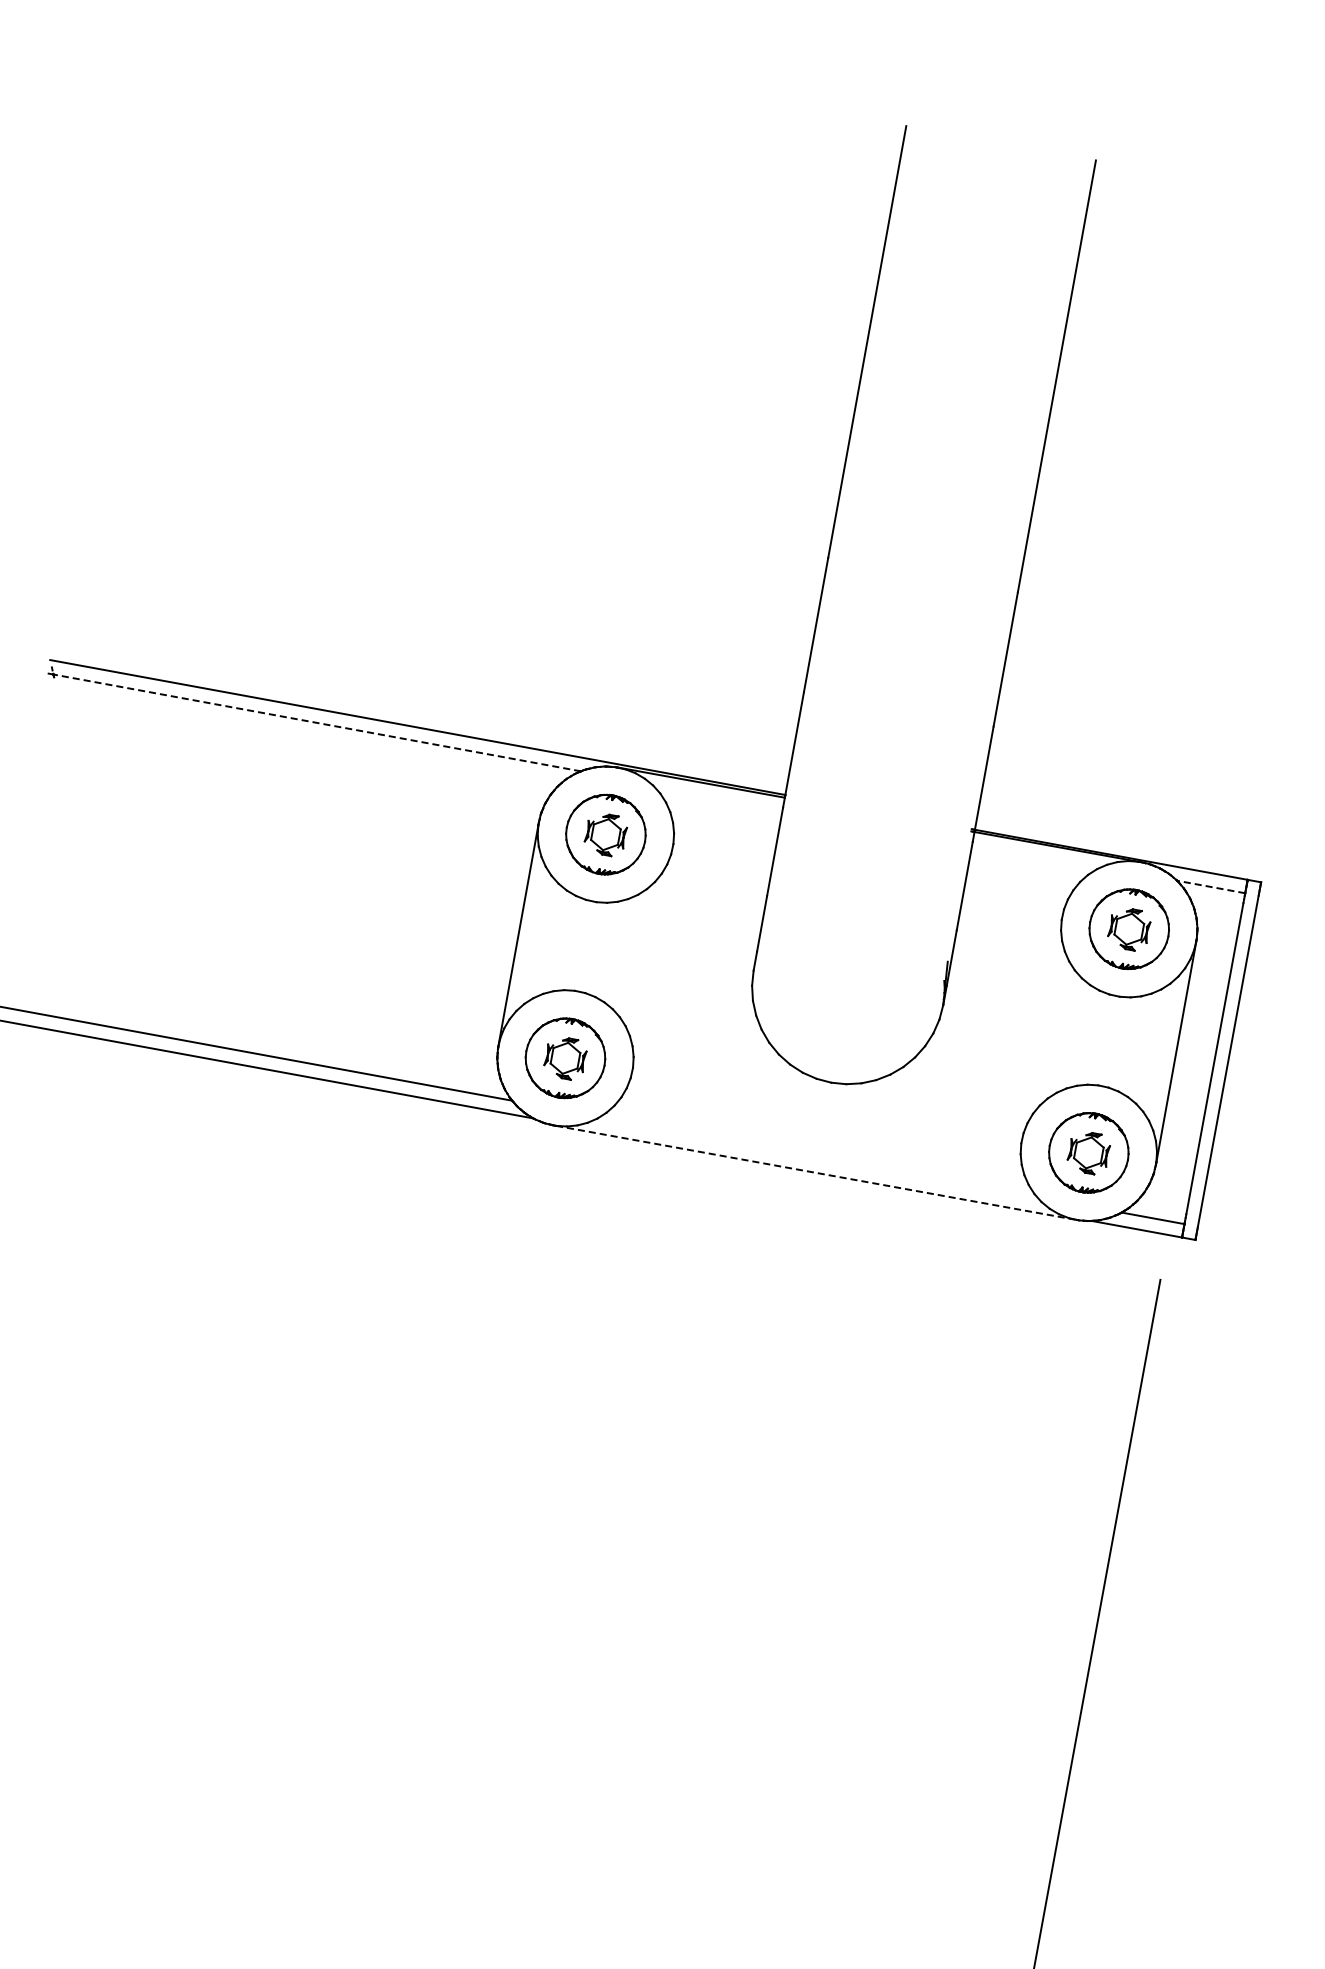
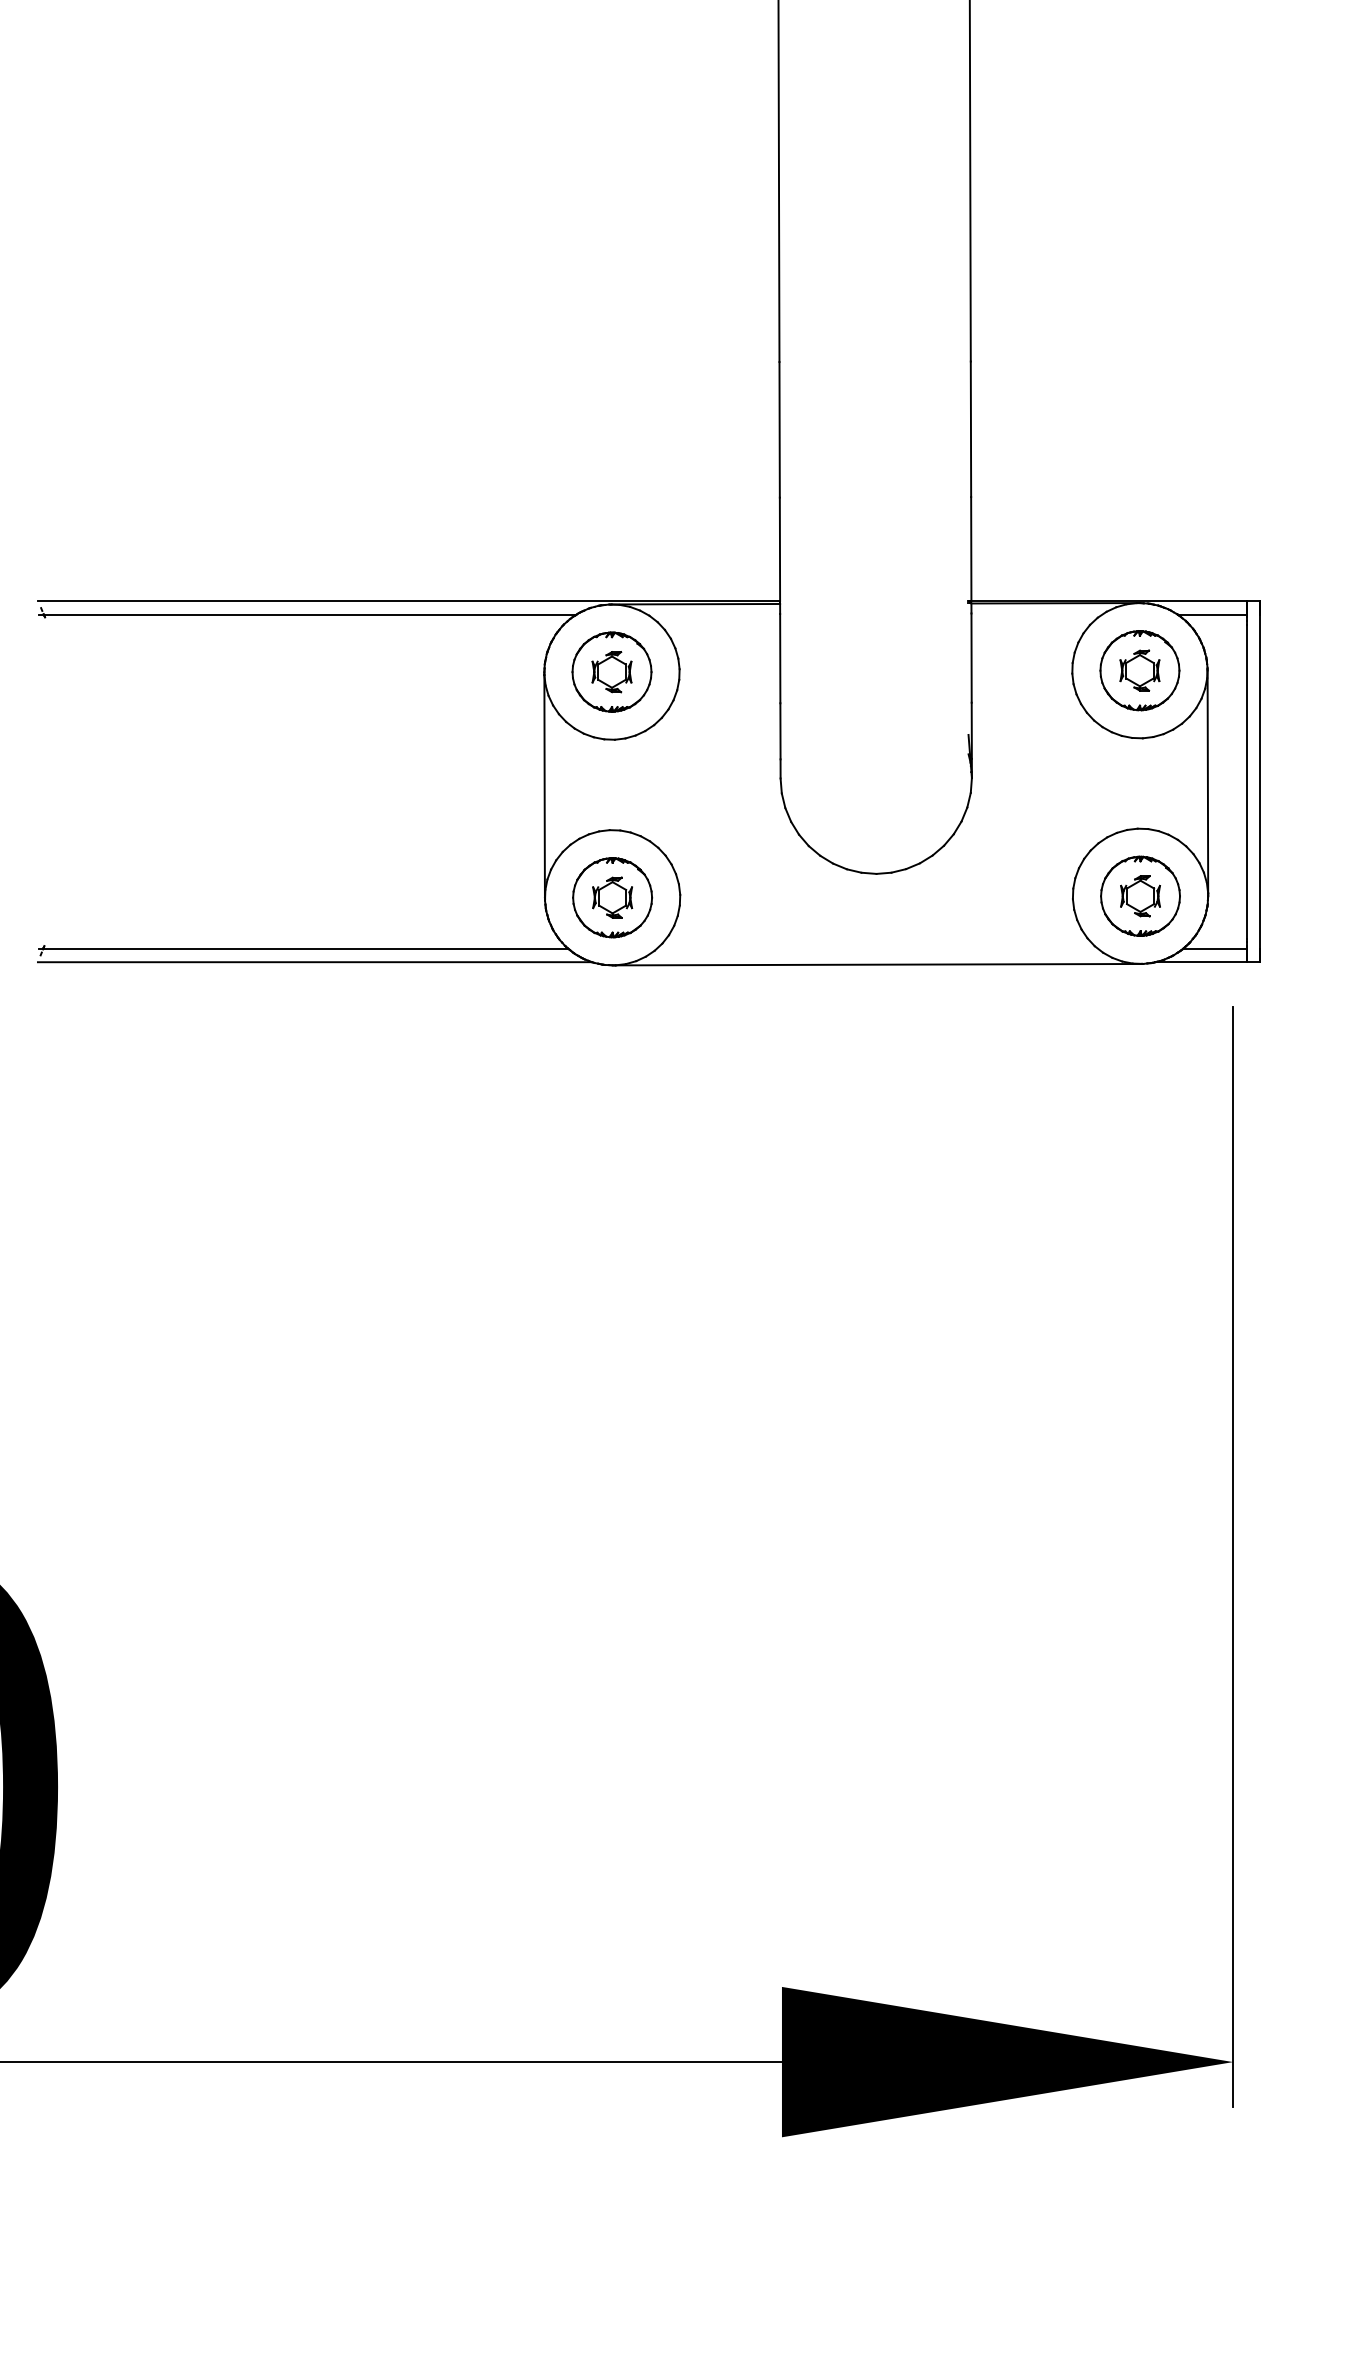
line: (316, 722) -> (309, 614), dashed -> solid
line: (1210, 886) -> (1211, 614), dashed -> solid
line: (816, 1172) -> (878, 964), dashed -> solid

